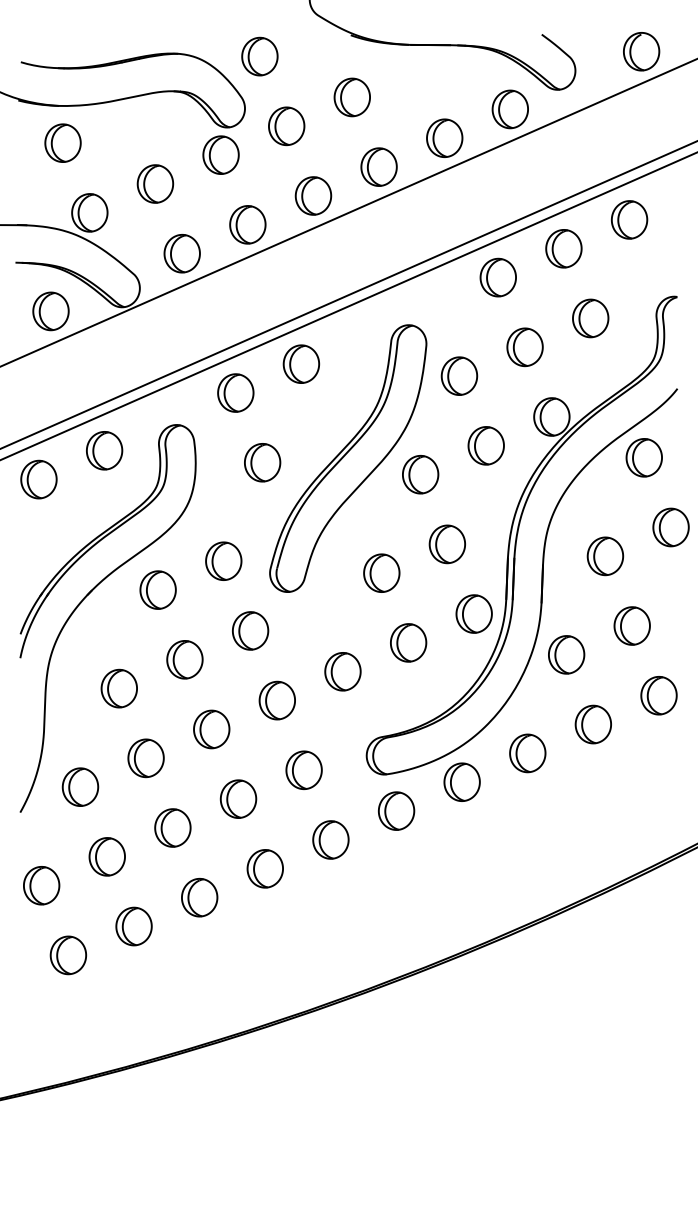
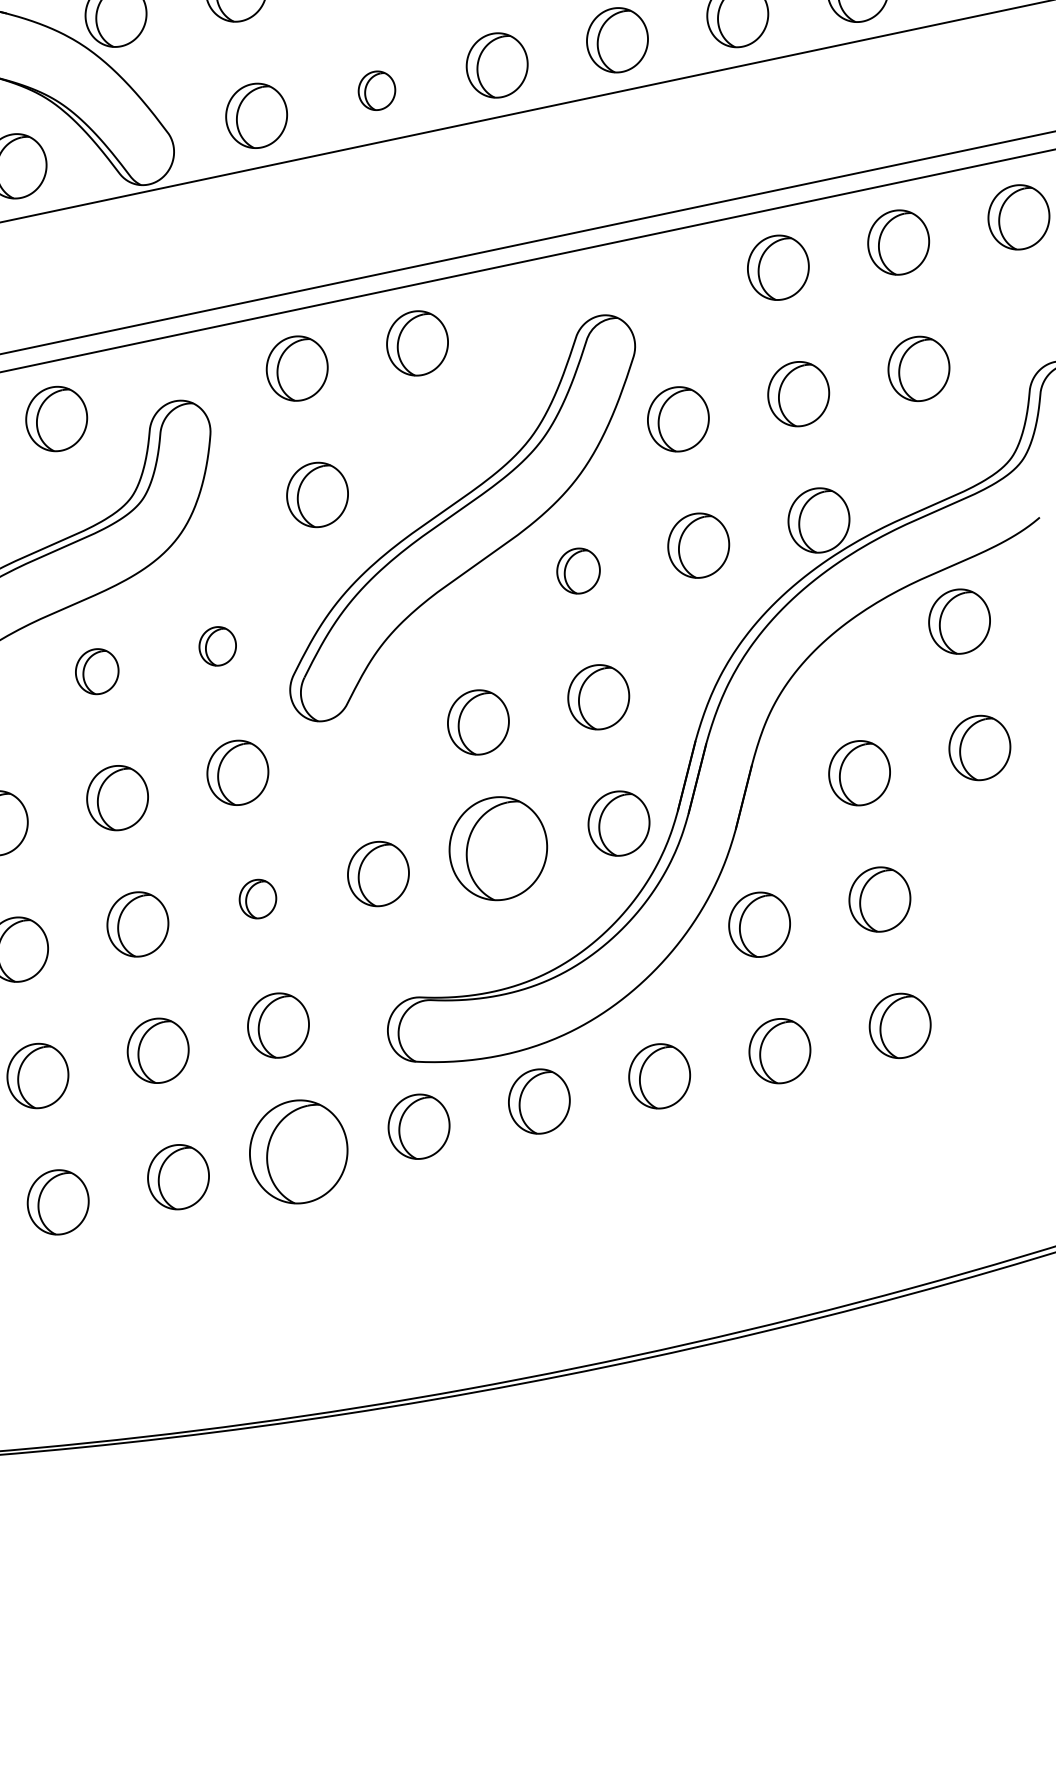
part: (247, 224) -> (376, 89), size x0.6
part: (420, 474) -> (578, 570), size x0.7
part: (223, 560) -> (217, 645), size x0.6
part: (157, 589) -> (96, 670), size x0.7
part: (408, 642) -> (498, 848), size x1.6
part: (276, 700) -> (256, 898), size x0.6
part: (330, 839) -> (298, 1151), size x1.6

